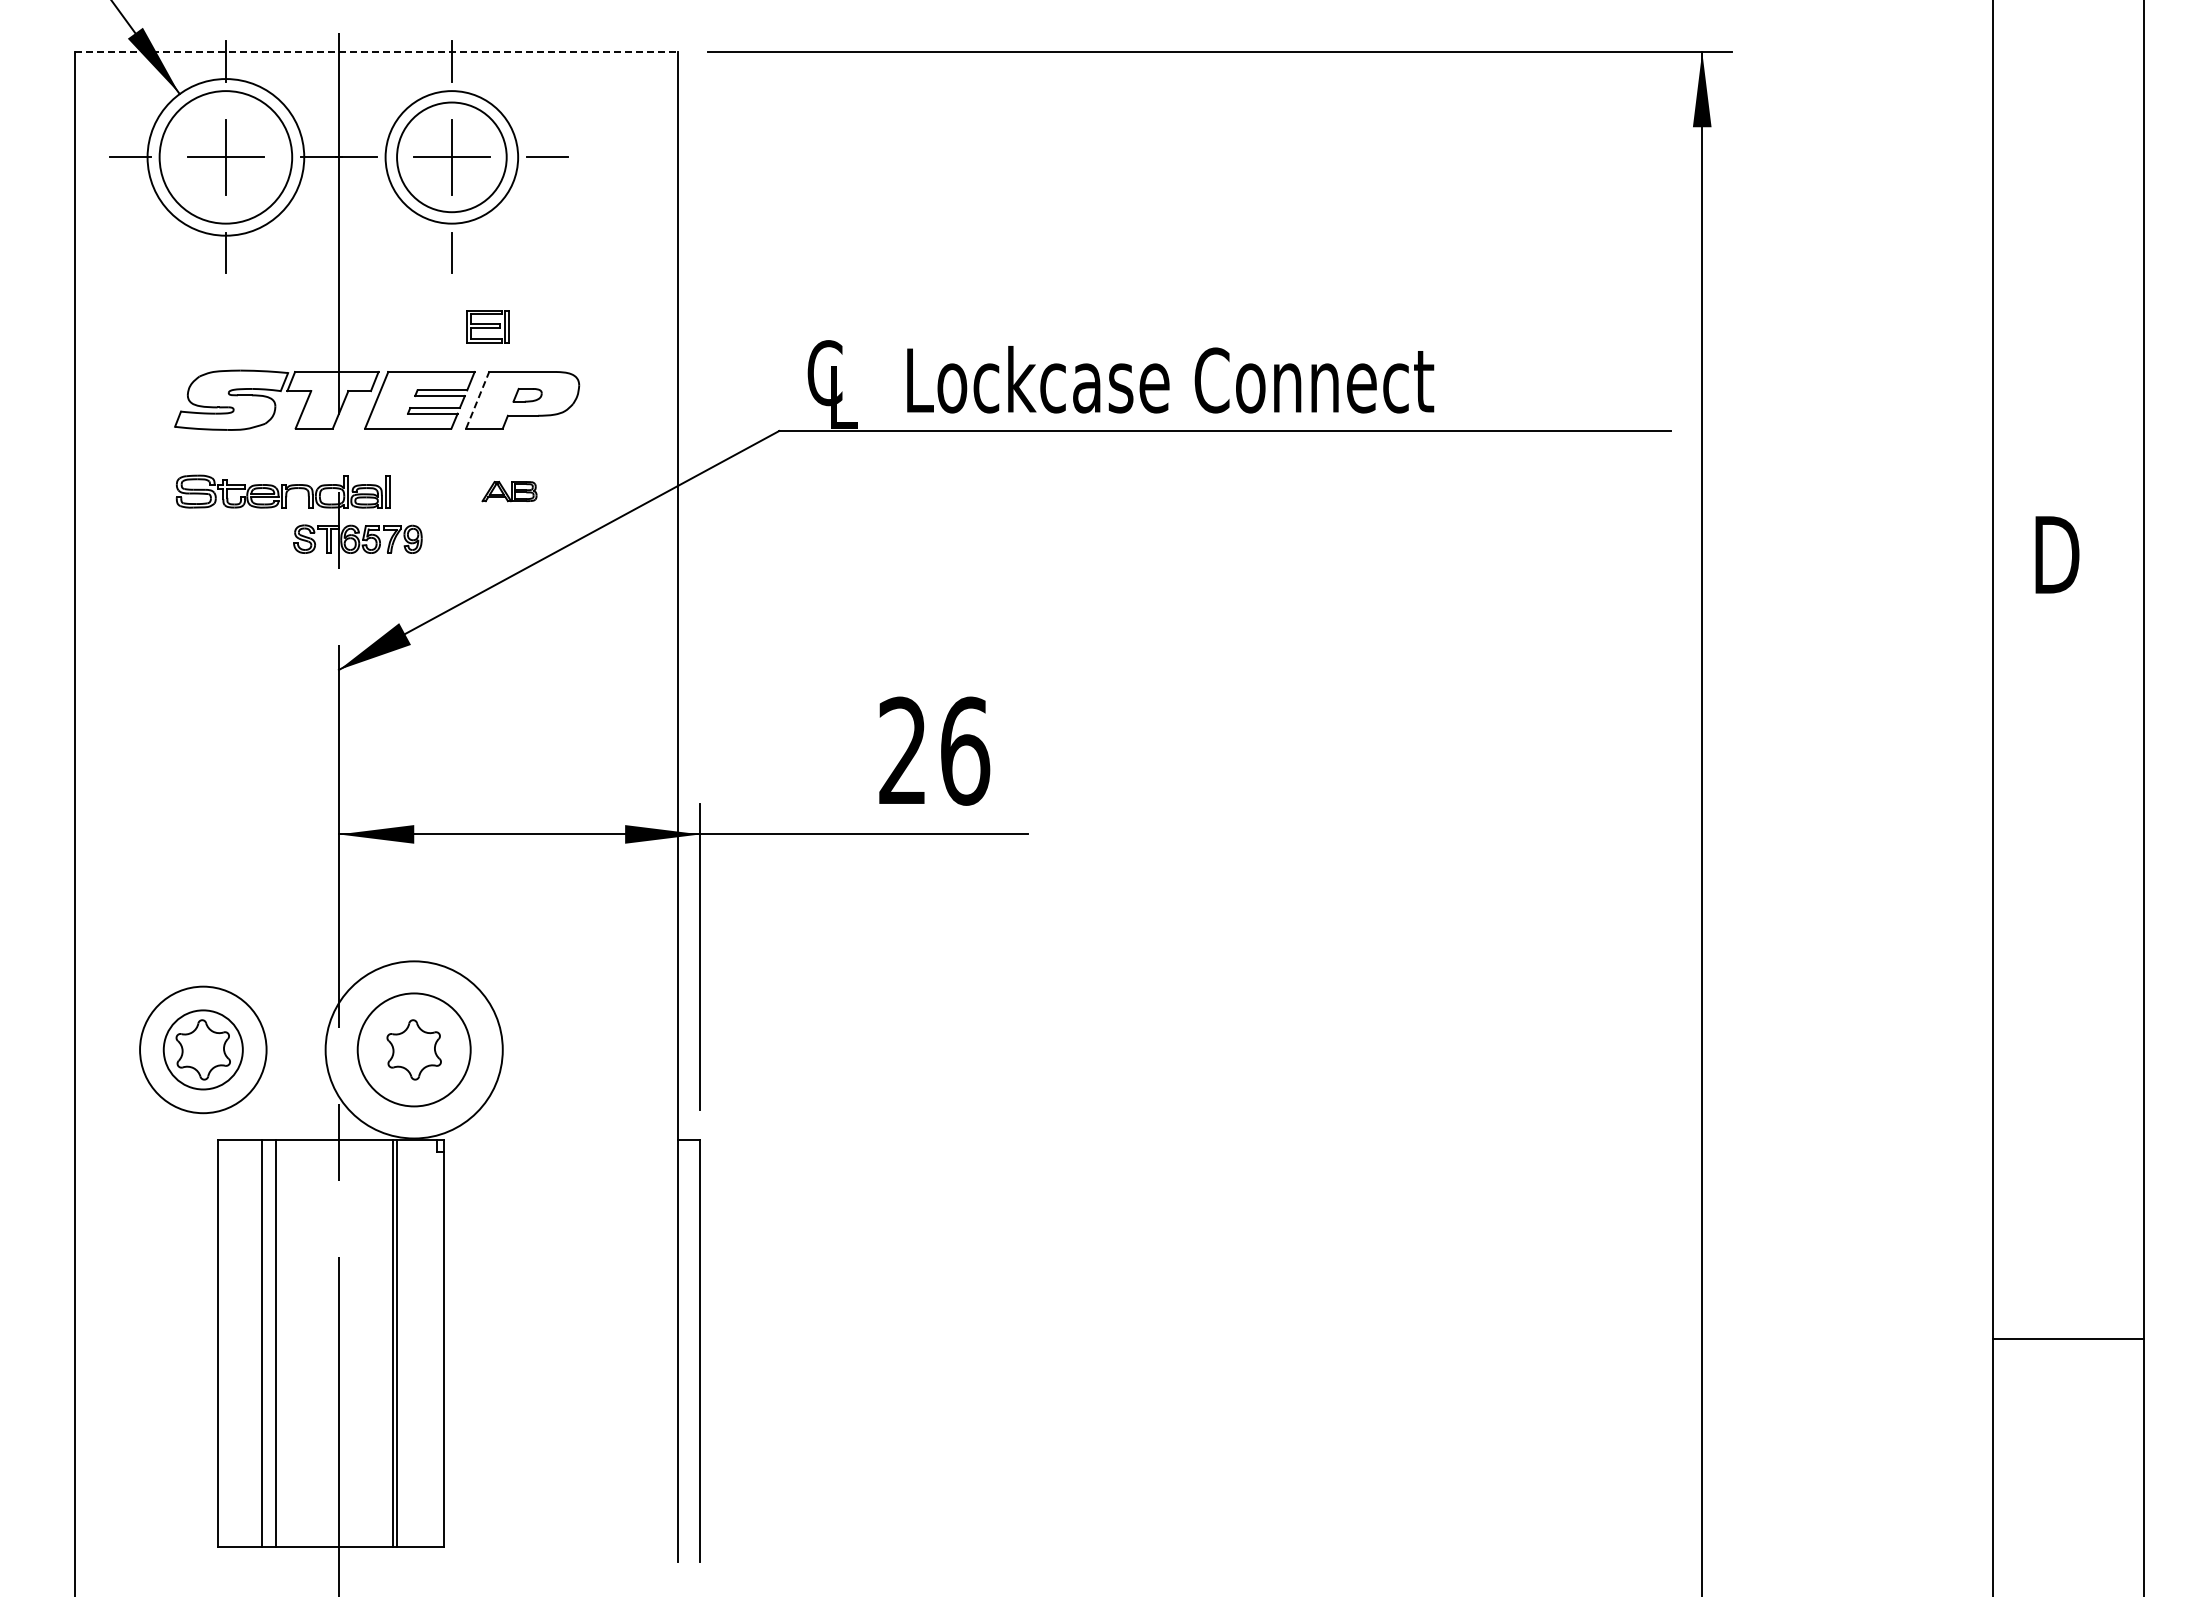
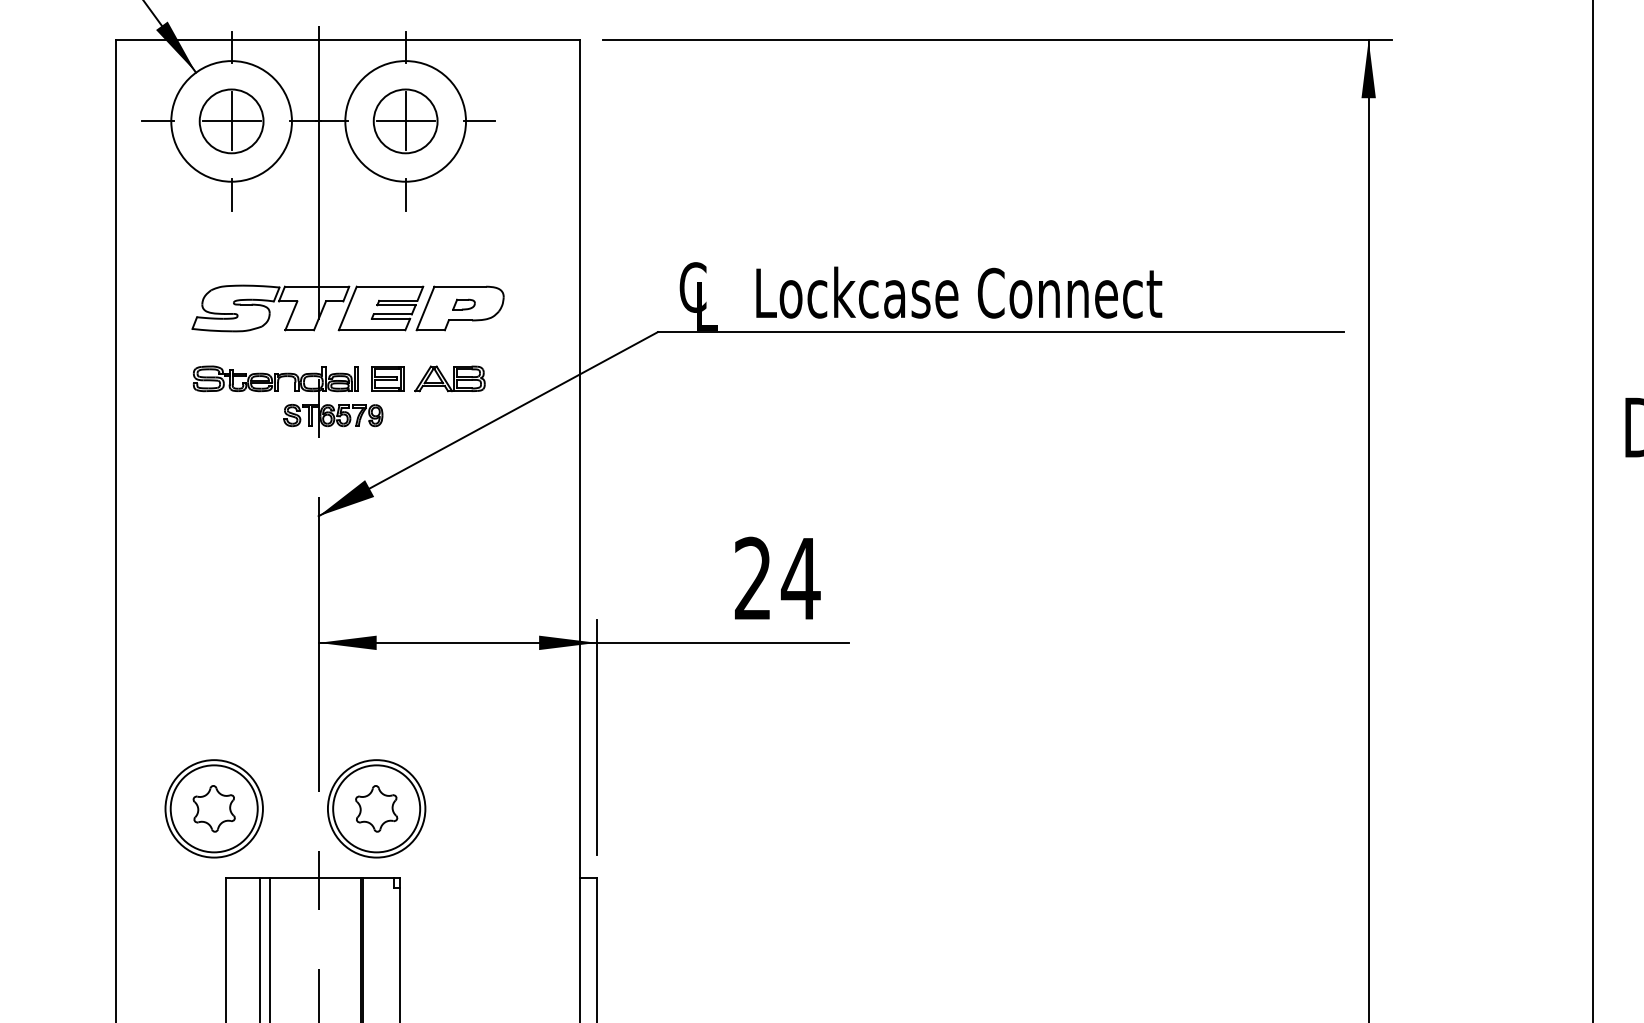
line: (377, 51) -> (348, 39), dashed -> solid
circle: (225, 156) -> (231, 120), size x0.62
circle: (451, 156) -> (405, 120), size x0.62
circle: (451, 157) -> (405, 121), size x1.43
part: (487, 326) -> (387, 378), moved
line: (477, 400) -> (425, 308), dashed -> solid
part: (509, 491) -> (450, 378), size x1.67
text: (964, 750) -> (800, 578), 26 -> 24
circle: (202, 1049) -> (213, 808), size x1.43
circle: (413, 1049) -> (376, 808), size x0.71

